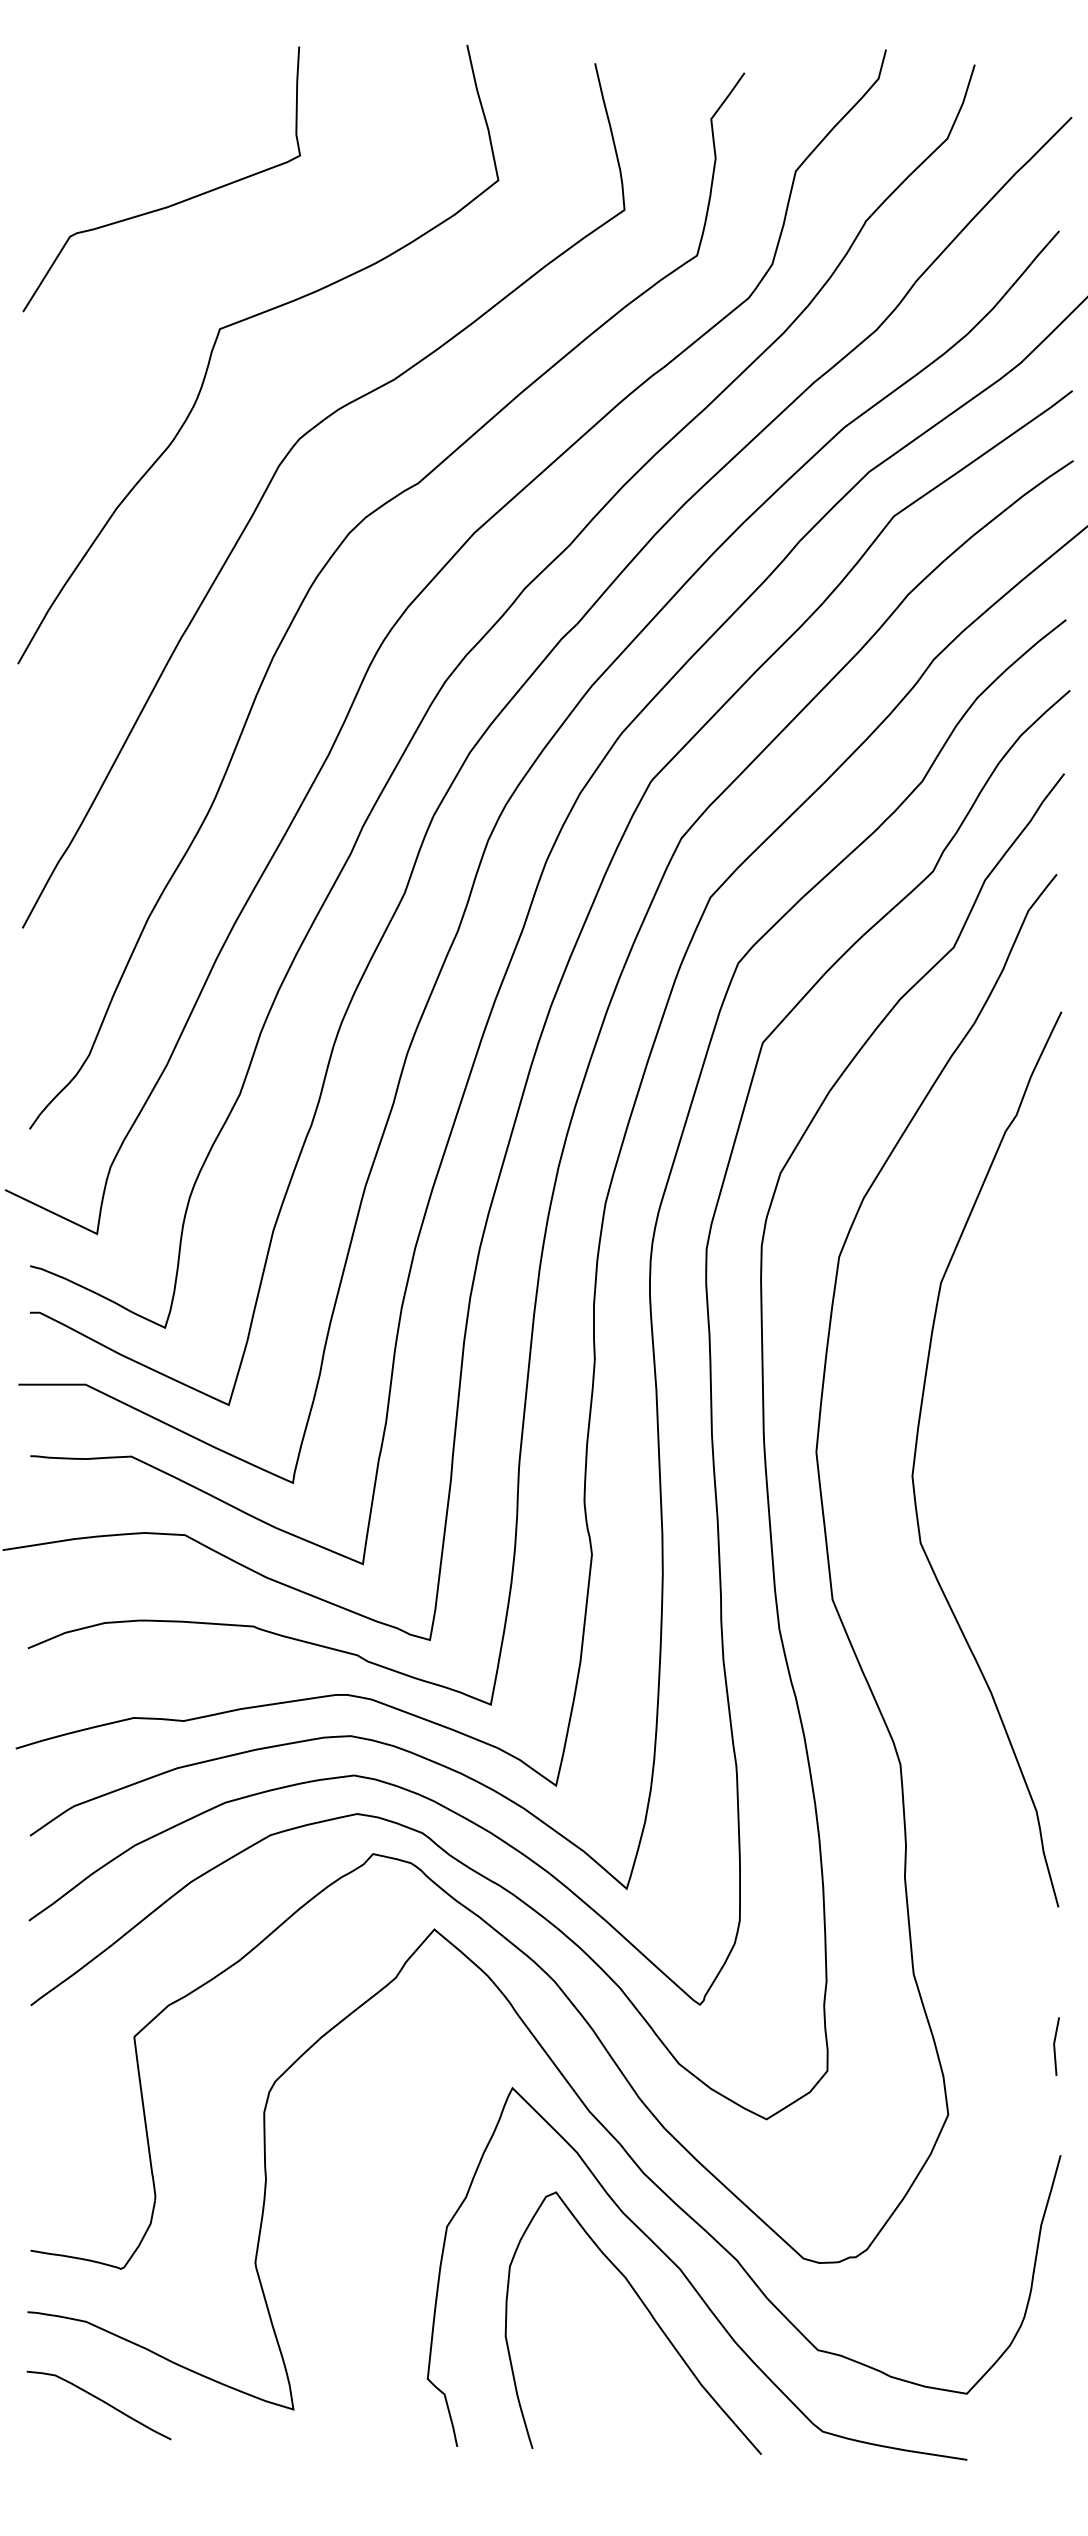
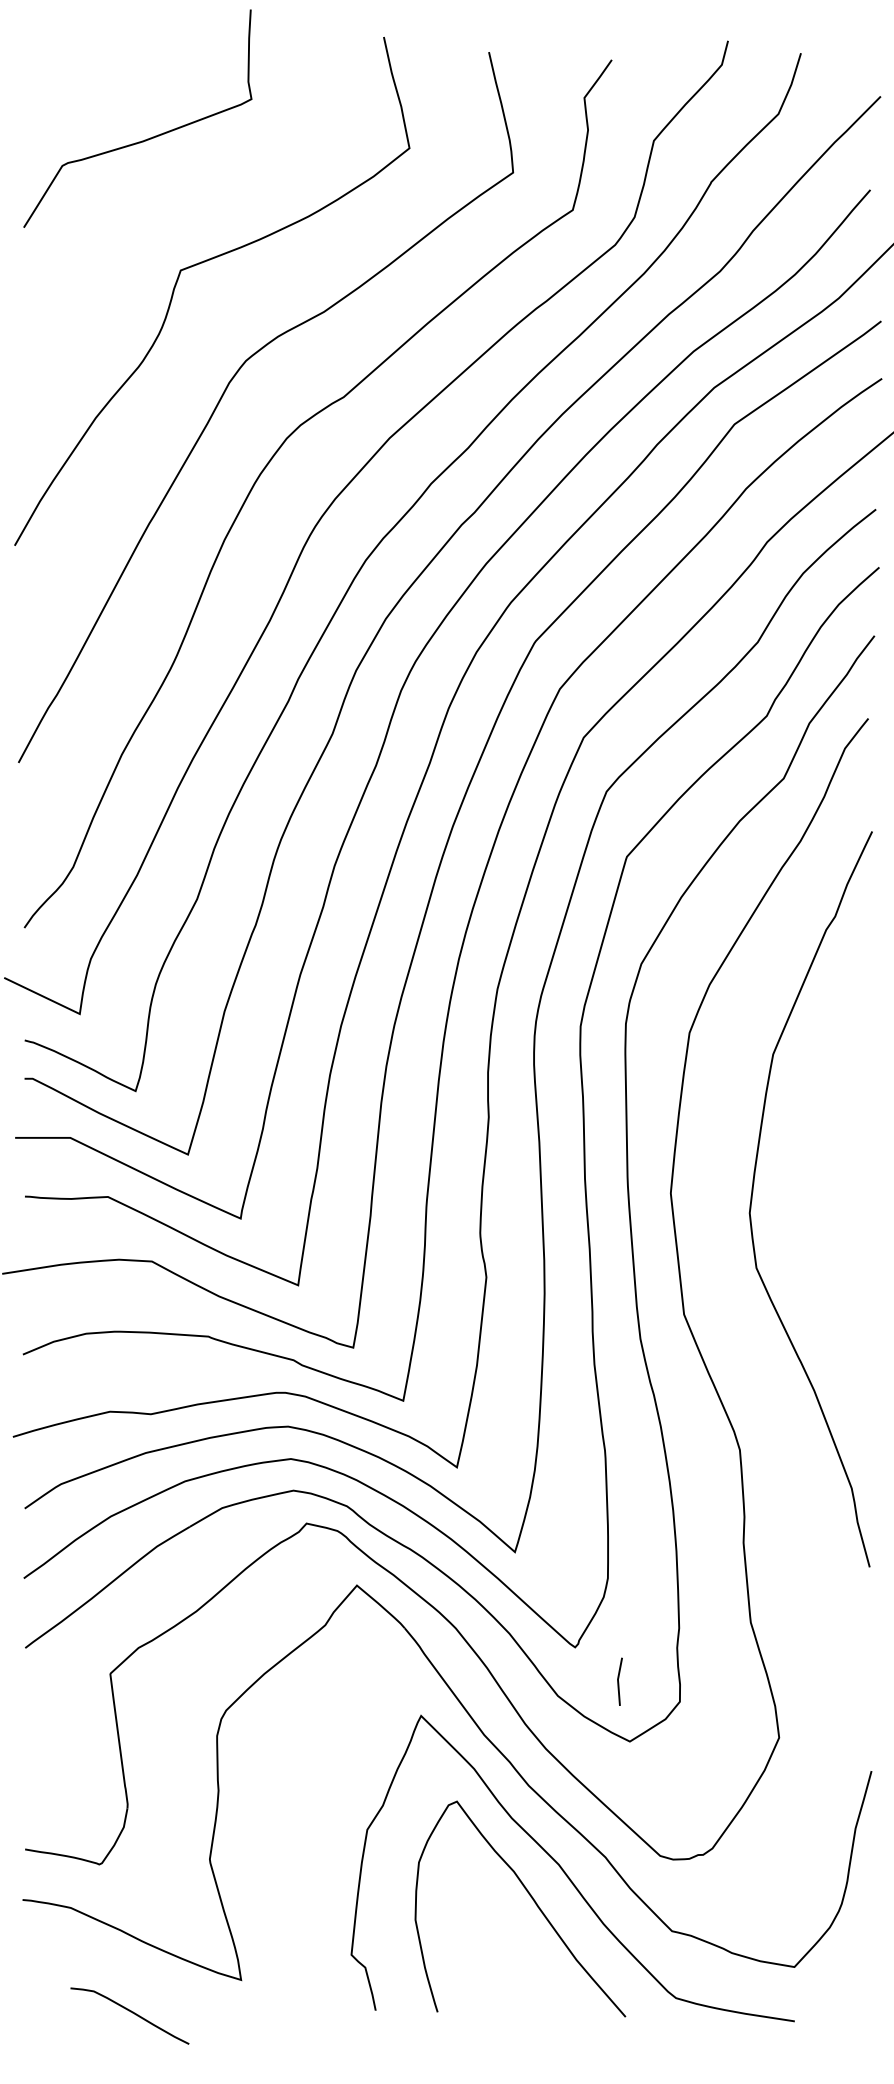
curve: (171, 204) -> (145, 139), moved
line: (1055, 2046) -> (619, 1681), moved
curve: (101, 2401) -> (131, 2012), moved

